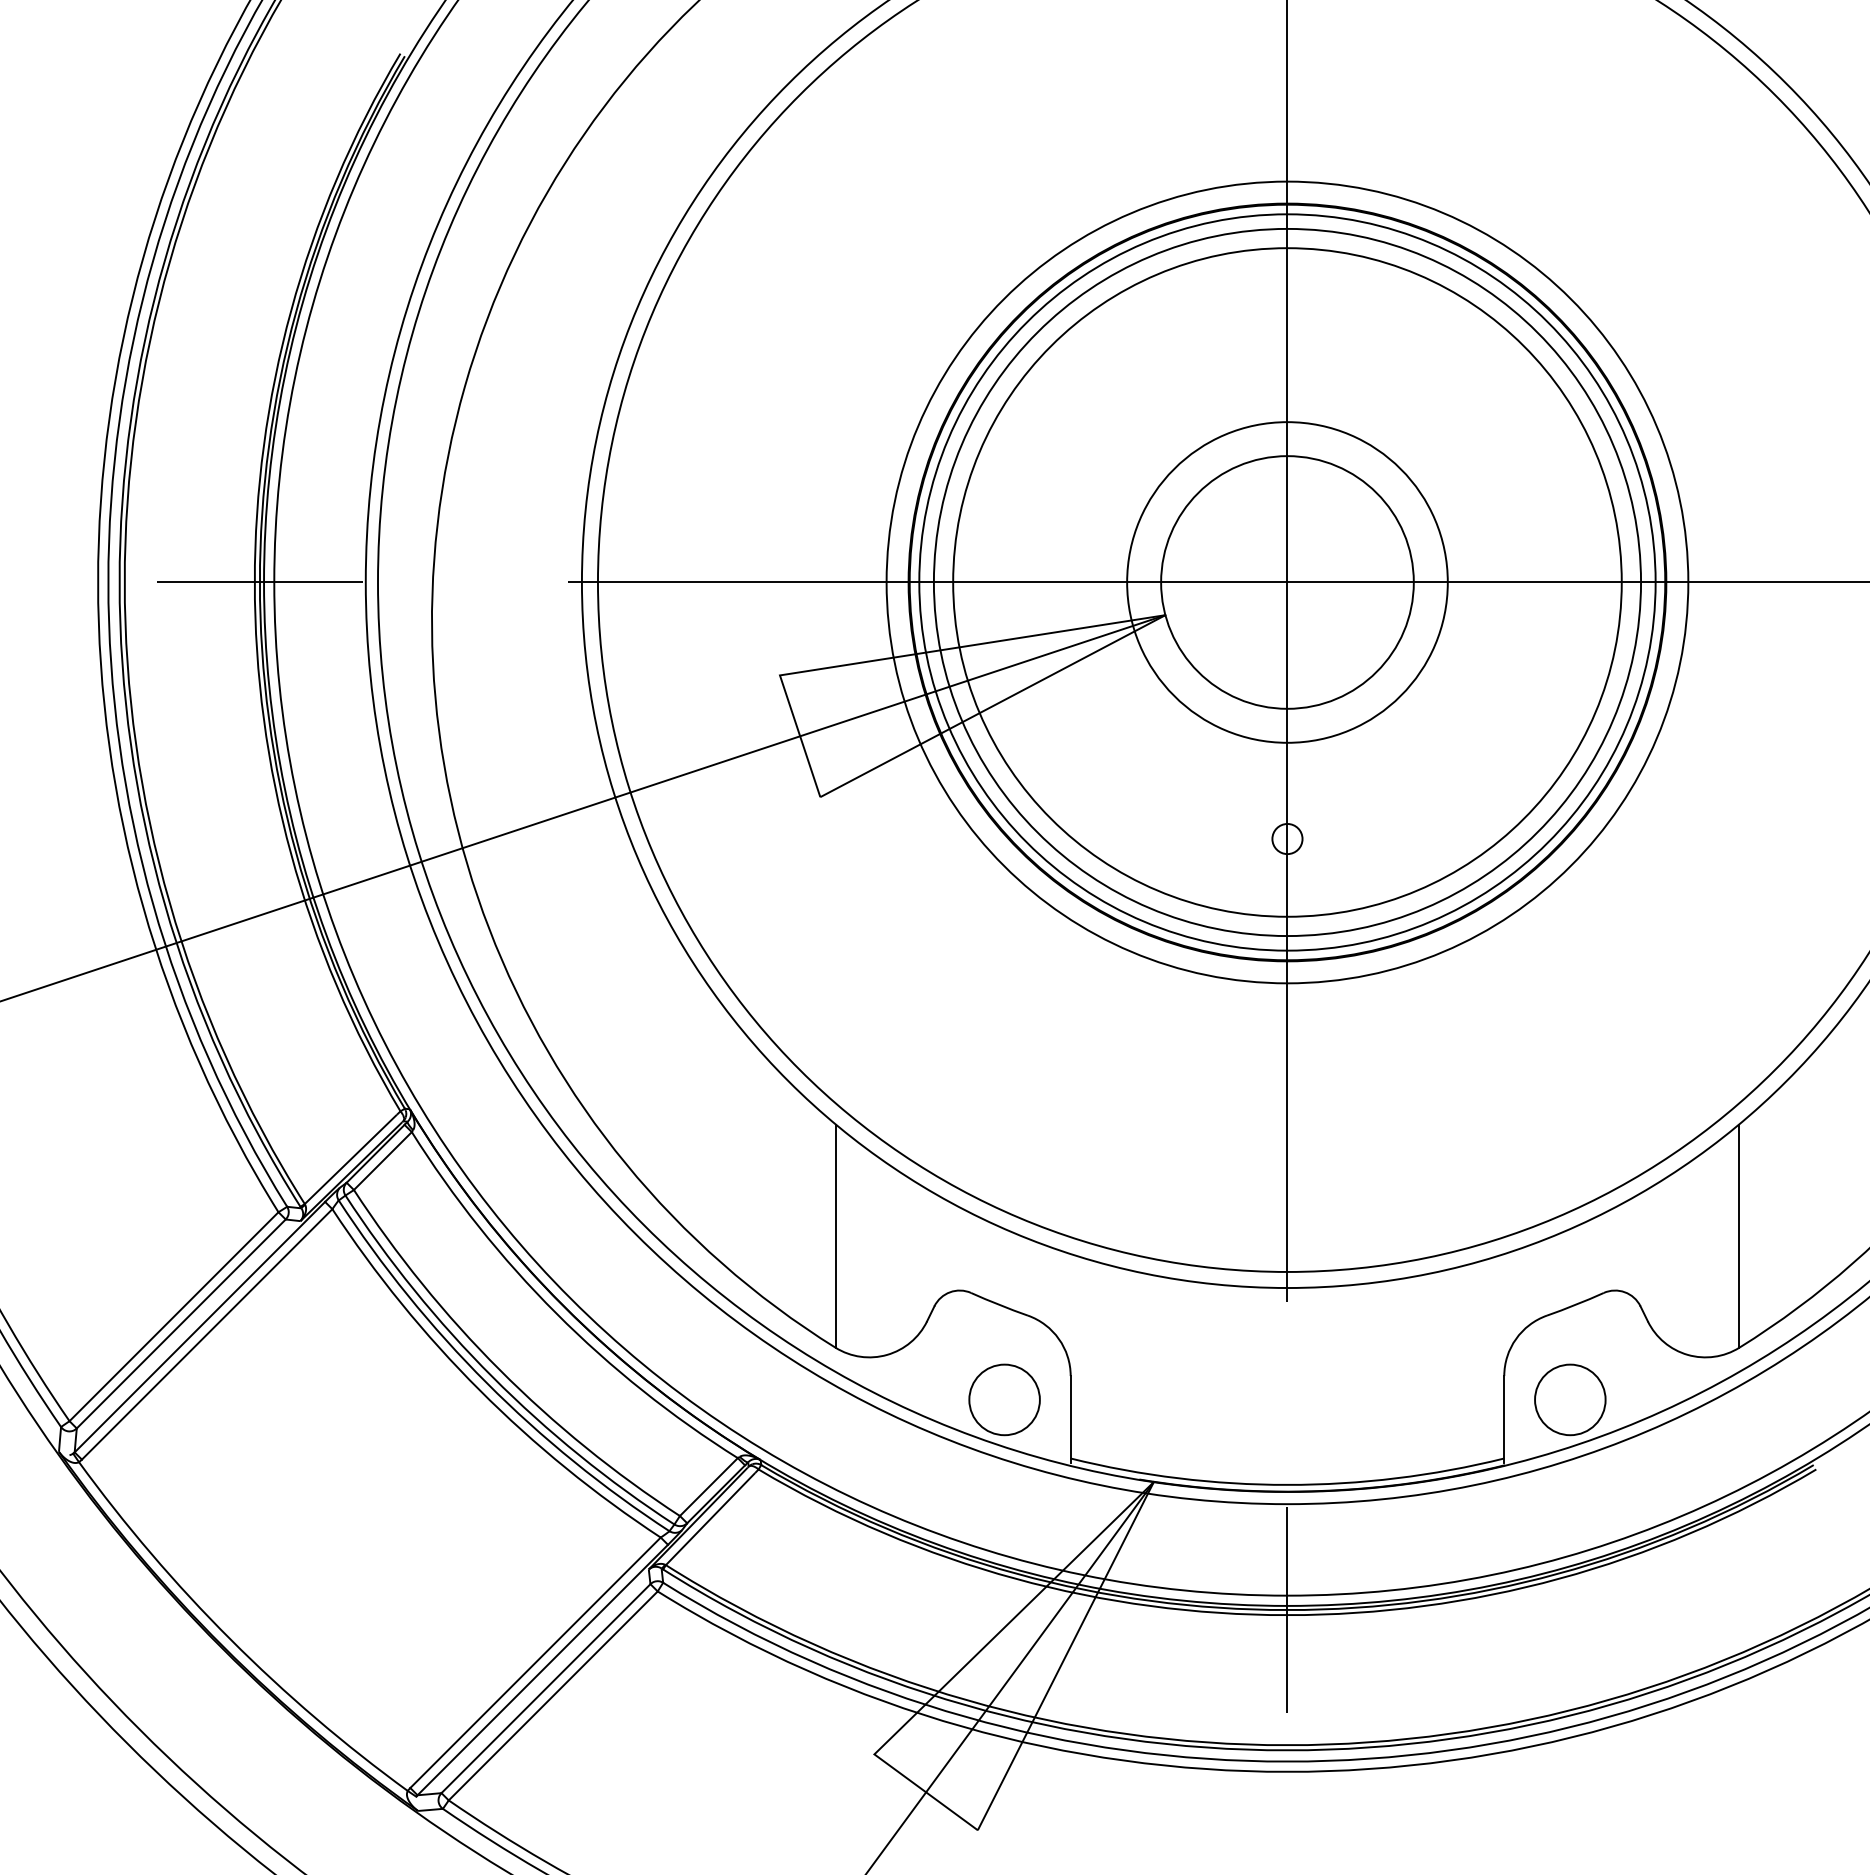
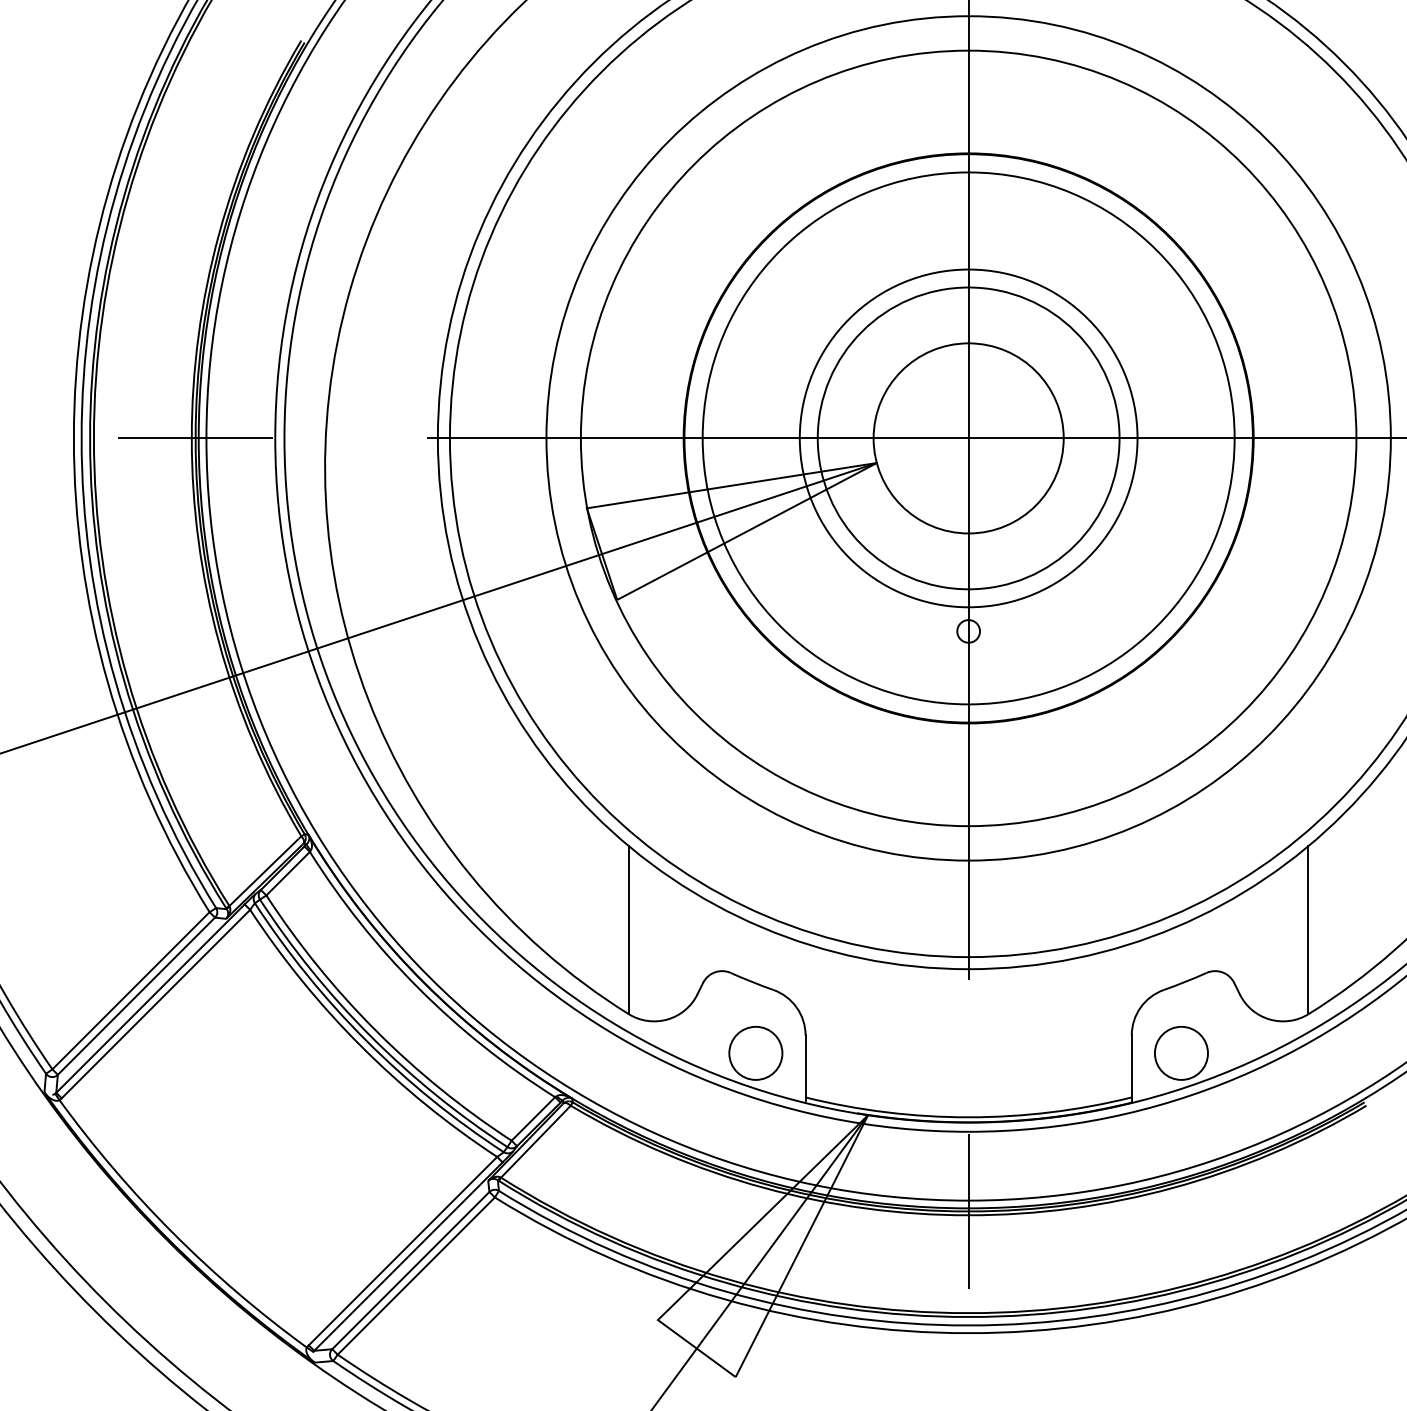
circle: (1287, 582) -> (968, 438), size x0.6
circle: (1287, 582) -> (968, 438), size x1.4
circle: (1287, 582) -> (968, 438), size x1.4
circle: (1287, 582) -> (968, 438), size x1.4

